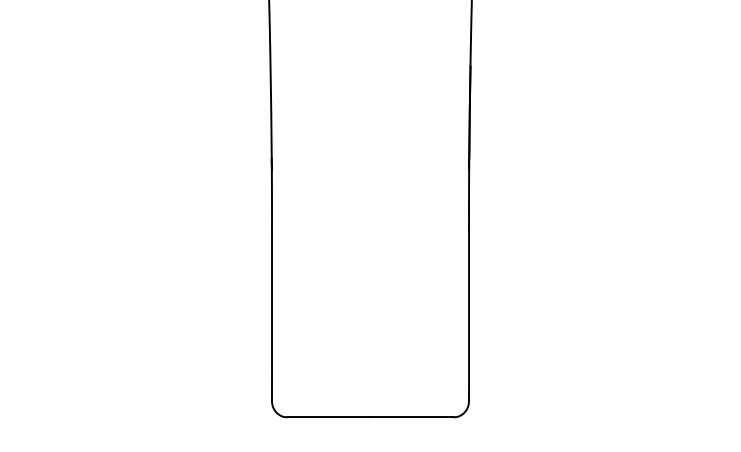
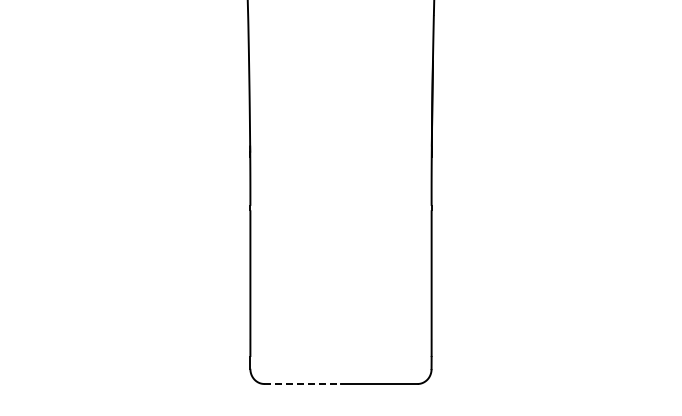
line: (329, 416) -> (303, 383), solid -> dashed

